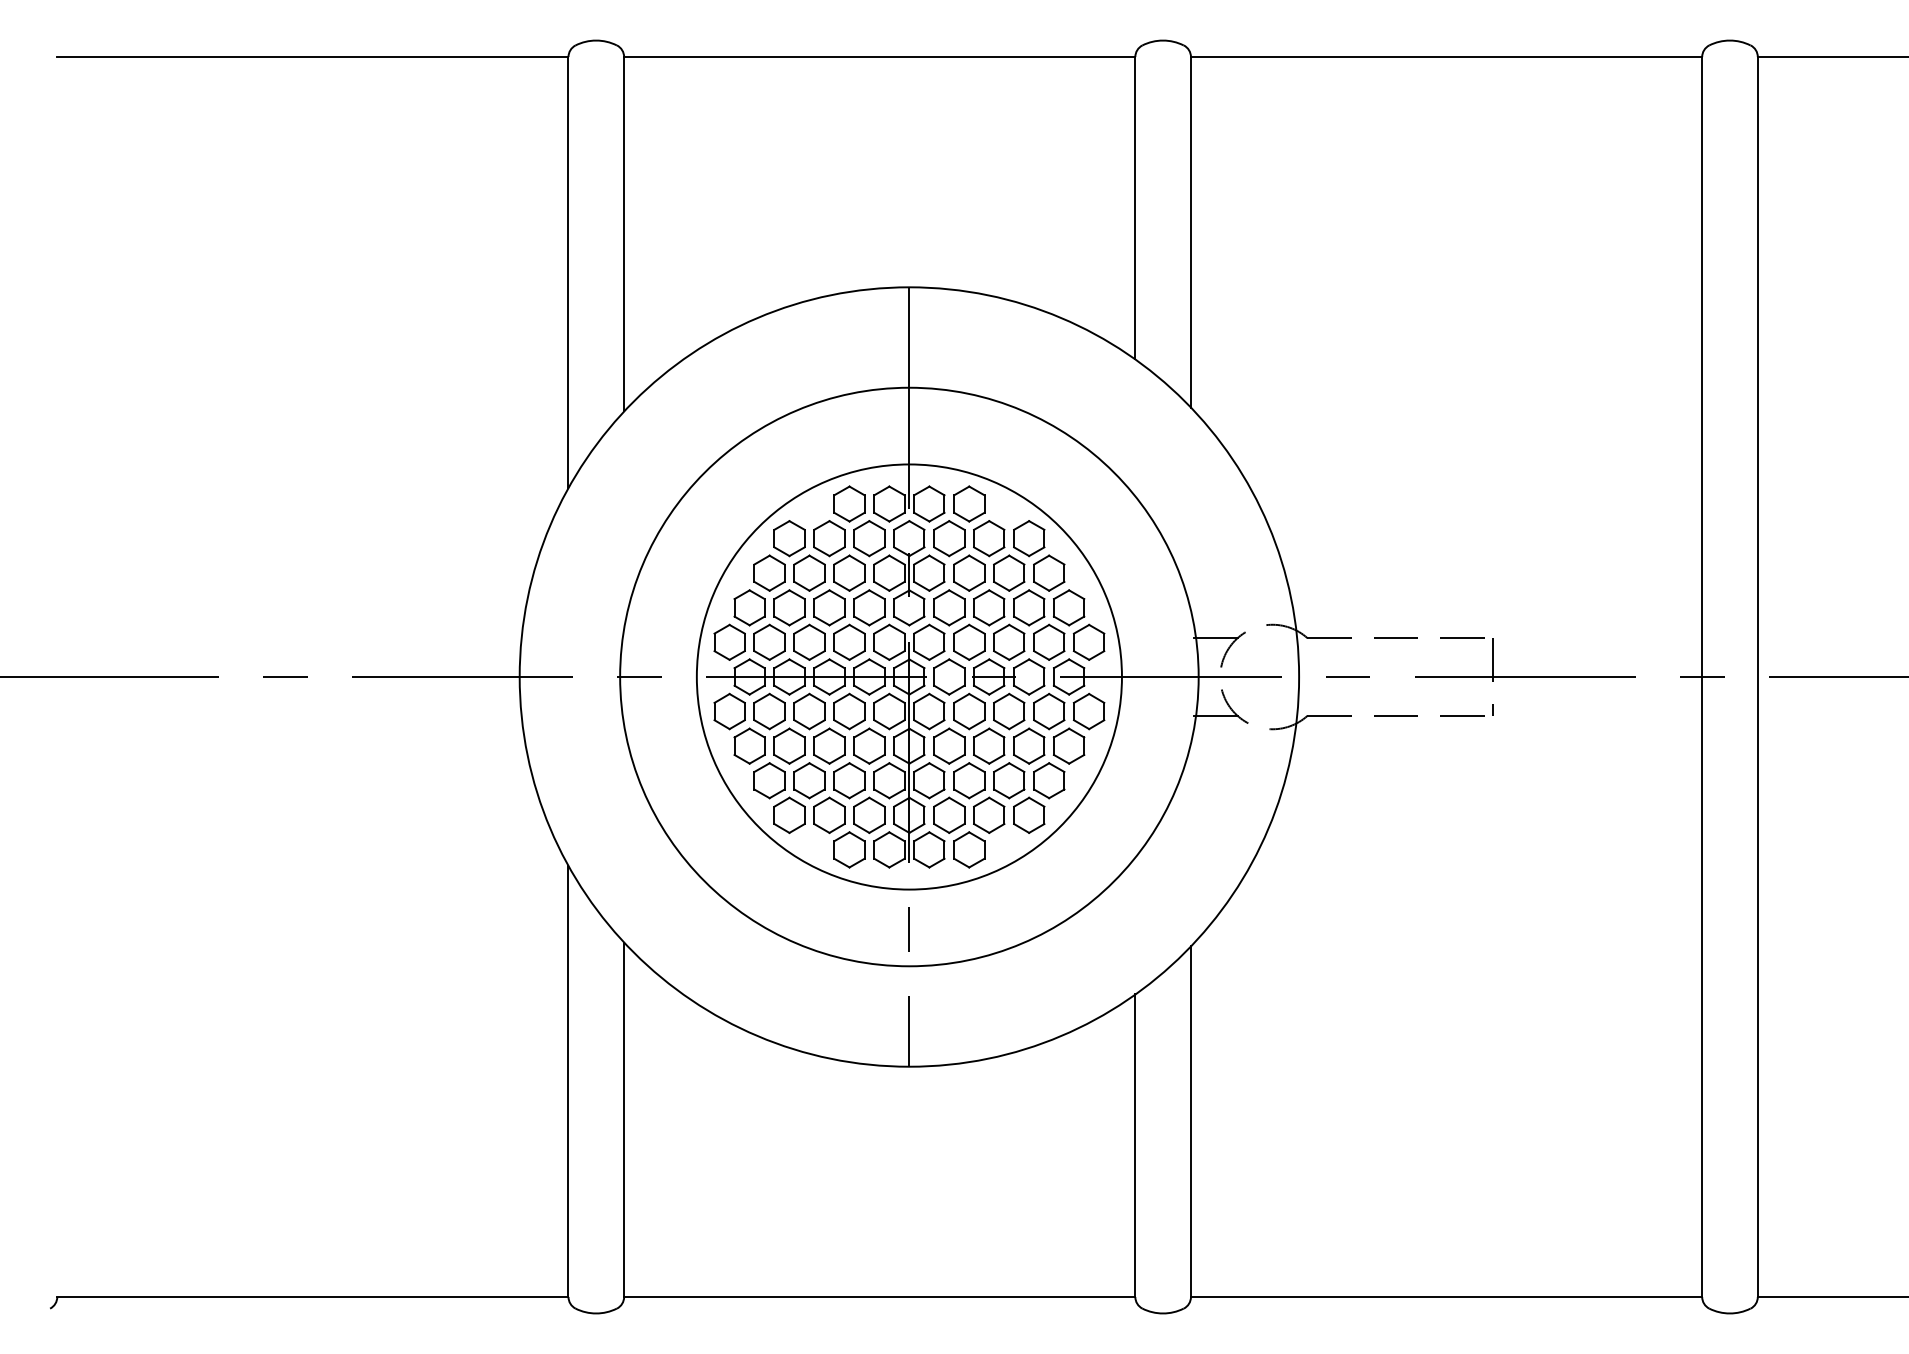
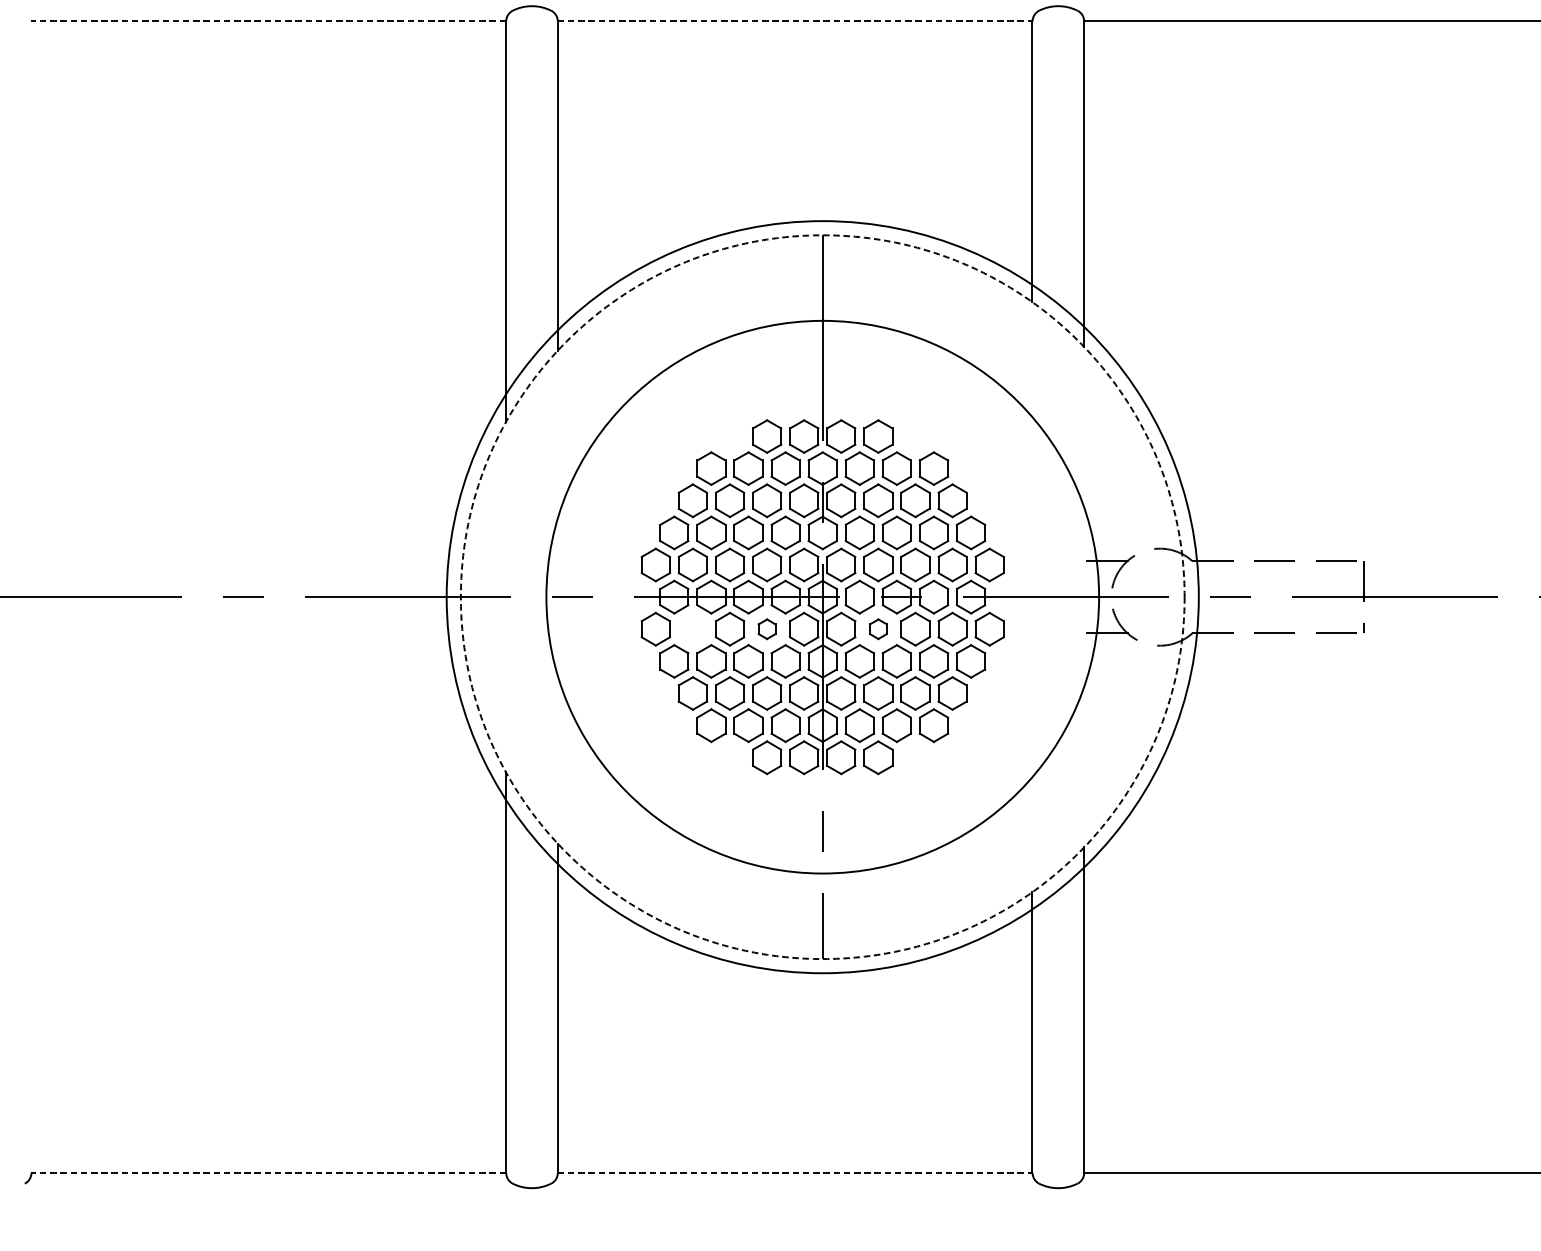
line: (312, 57) -> (268, 21), solid -> dashed
line: (879, 57) -> (794, 21), solid -> dashed
circle: (908, 676) -> (821, 596), size x1.4
circle: (909, 676) -> (822, 596), size x1.4
circle: (909, 676) -> (822, 596), solid -> dashed
part: (769, 711) -> (692, 629), removed
part: (849, 711) -> (767, 629), size x0.6
part: (969, 711) -> (878, 629), size x0.6
line: (312, 1297) -> (268, 1173), solid -> dashed
line: (879, 1297) -> (794, 1173), solid -> dashed

